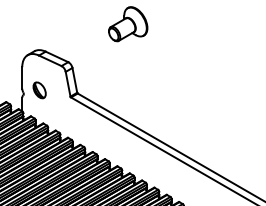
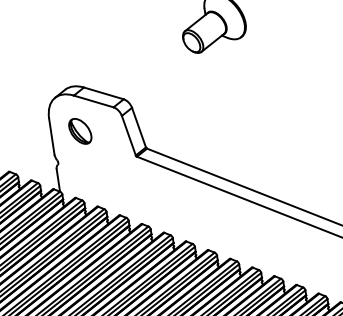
part: (39, 90) -> (80, 131), moved

